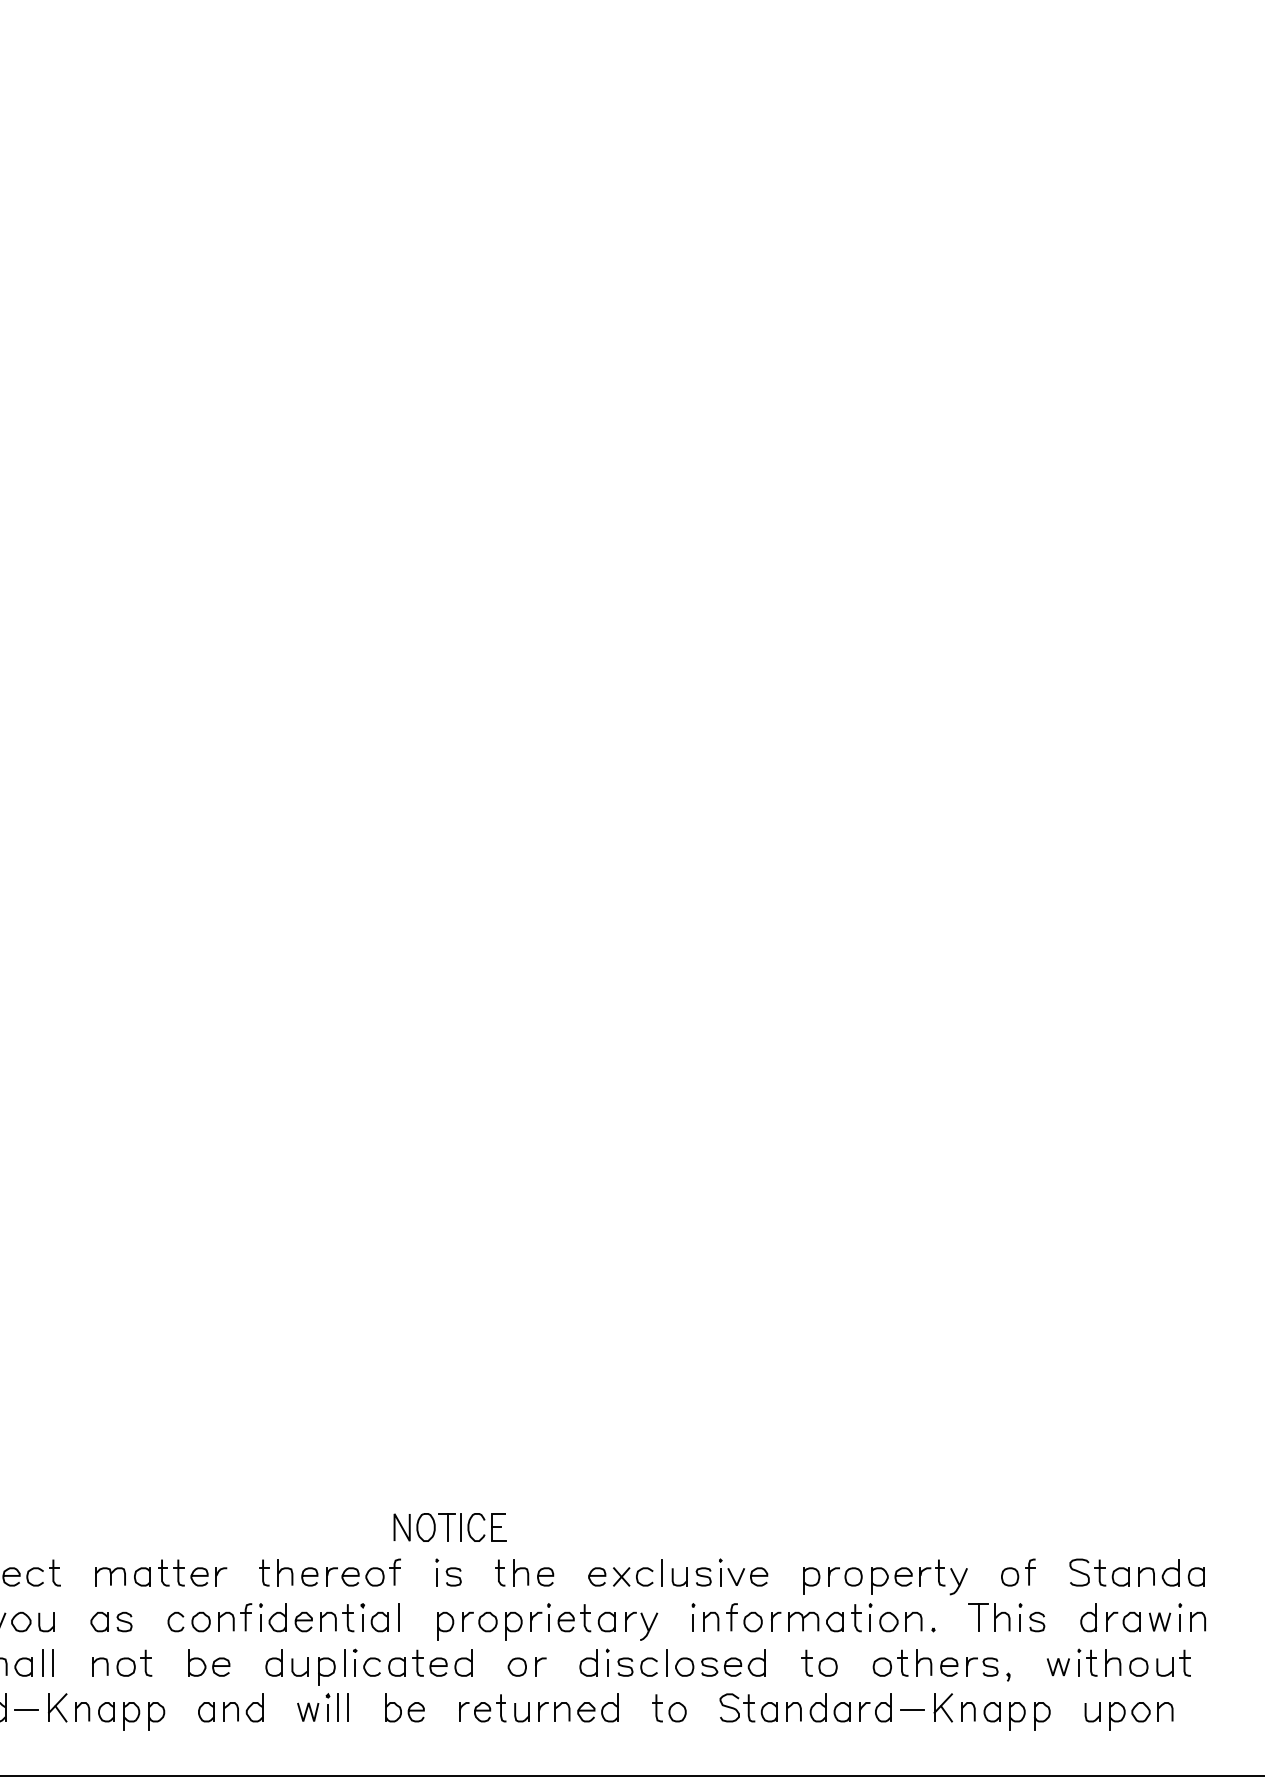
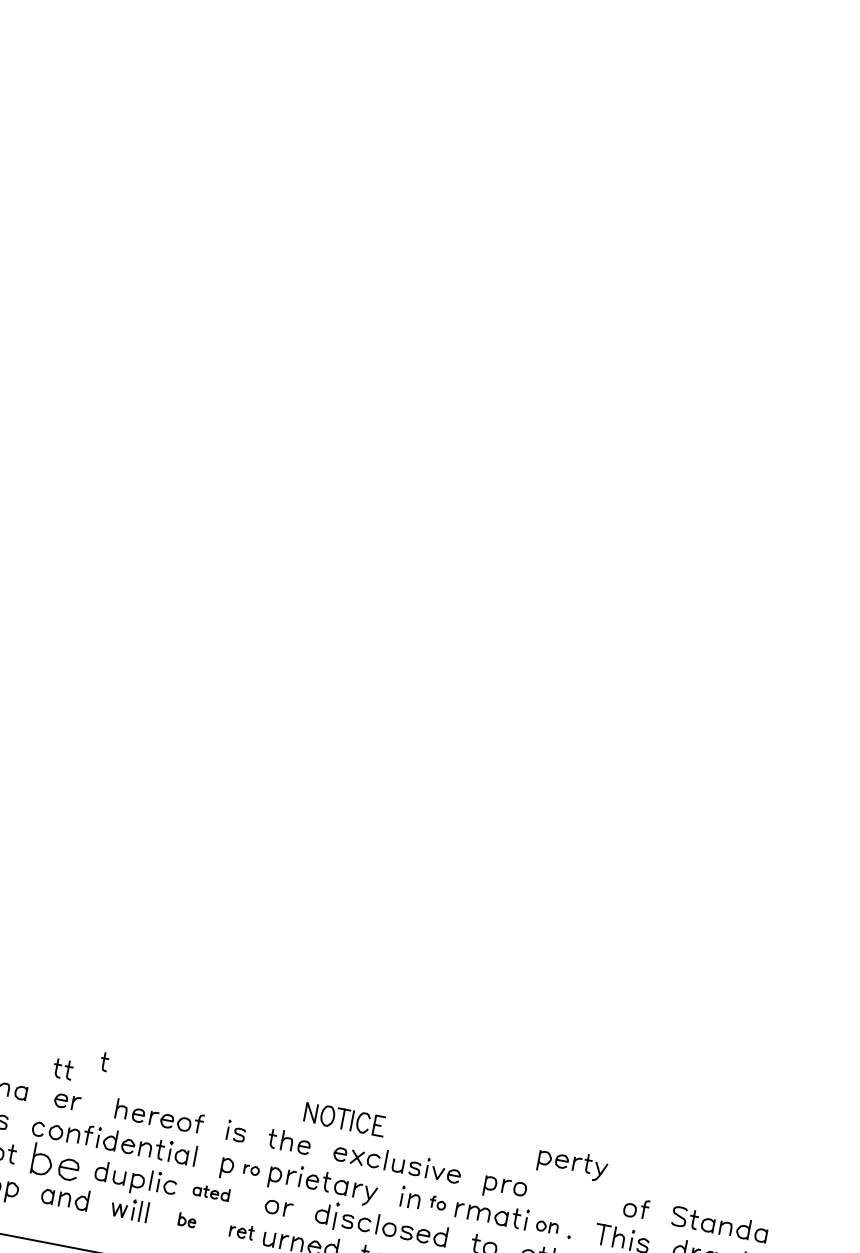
part: (449, 1527) -> (344, 1119), moved
part: (171, 1572) -> (63, 1068), moved
part: (264, 1572) -> (104, 1061), moved
part: (919, 1577) -> (573, 1164), moved
part: (744, 1617) -> (438, 1202), size x0.6
part: (479, 1621) -> (251, 1169), size x0.6
part: (900, 1621) -> (547, 1226), size x0.7
part: (209, 1662) -> (56, 1162), size x1.6
part: (430, 1662) -> (211, 1192), size x0.6
part: (607, 1662) -> (335, 1215), size x1.4
part: (404, 1707) -> (187, 1220), size x0.6
part: (482, 1708) -> (241, 1231), size x0.7

